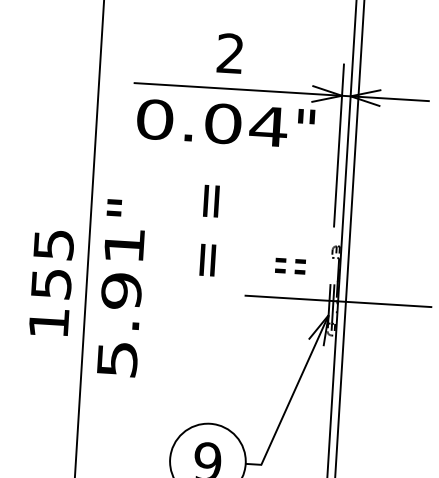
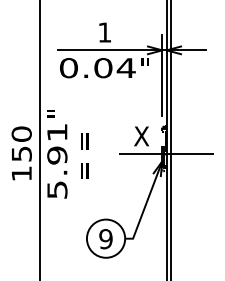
text: (229, 53) -> (104, 32), 2 -> 1
text: (209, 228) -> (84, 155), moved
text: (53, 243) -> (21, 133), 155 -> 150
text: (290, 263) -> (141, 136), = = -> X

